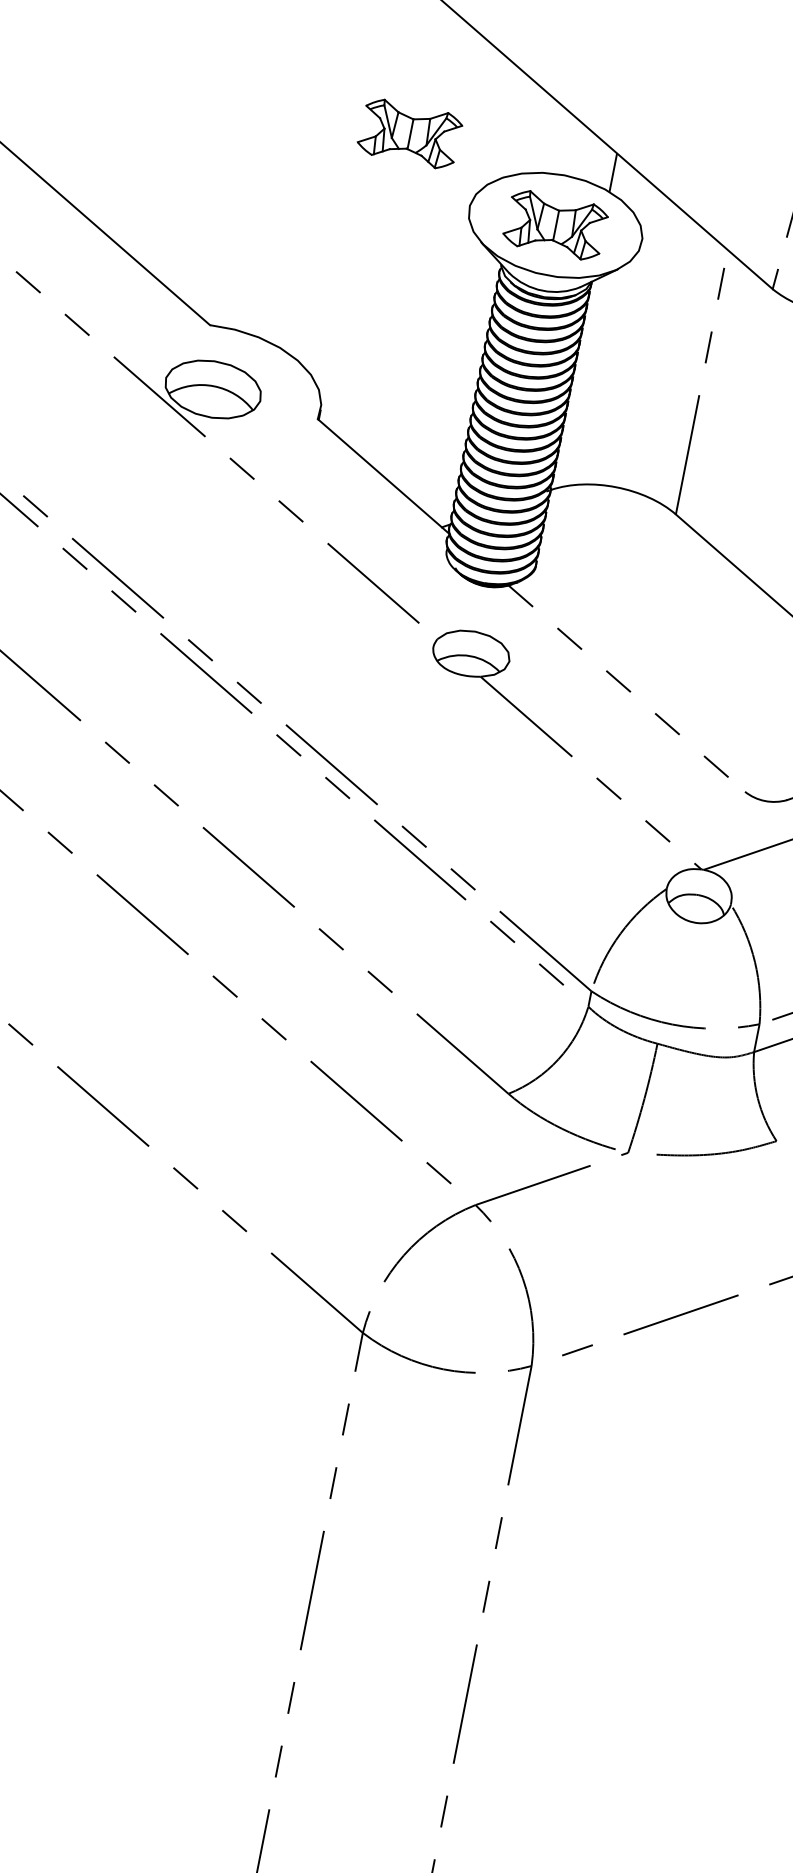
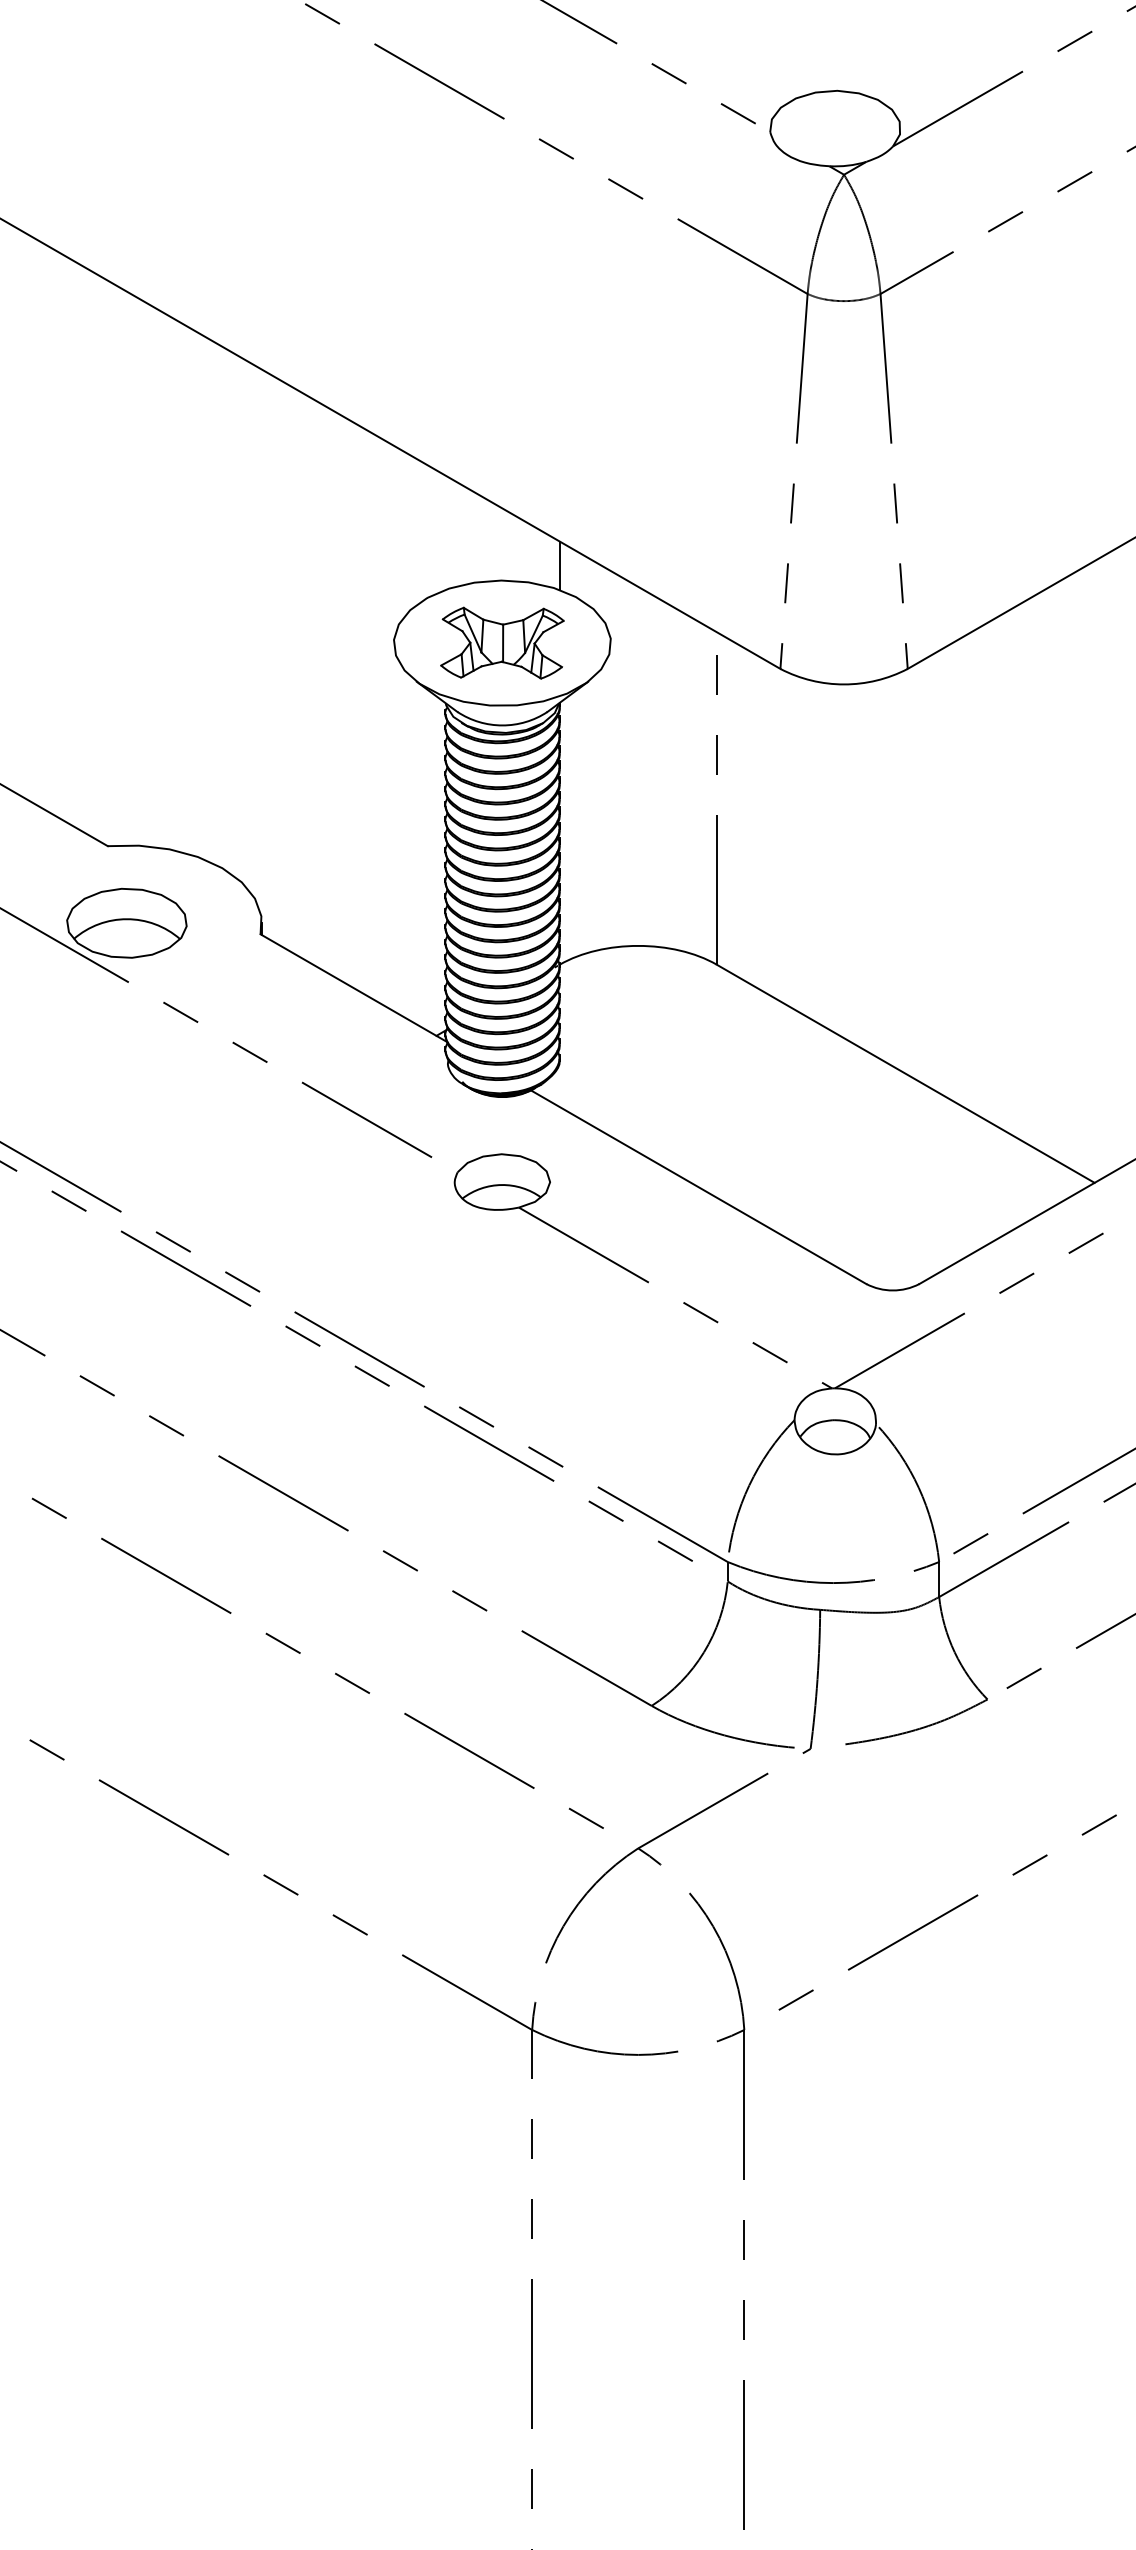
part: (410, 133) -> (304, 566), removed
line: (626, 688) -> (698, 1187), dashed -> solid

